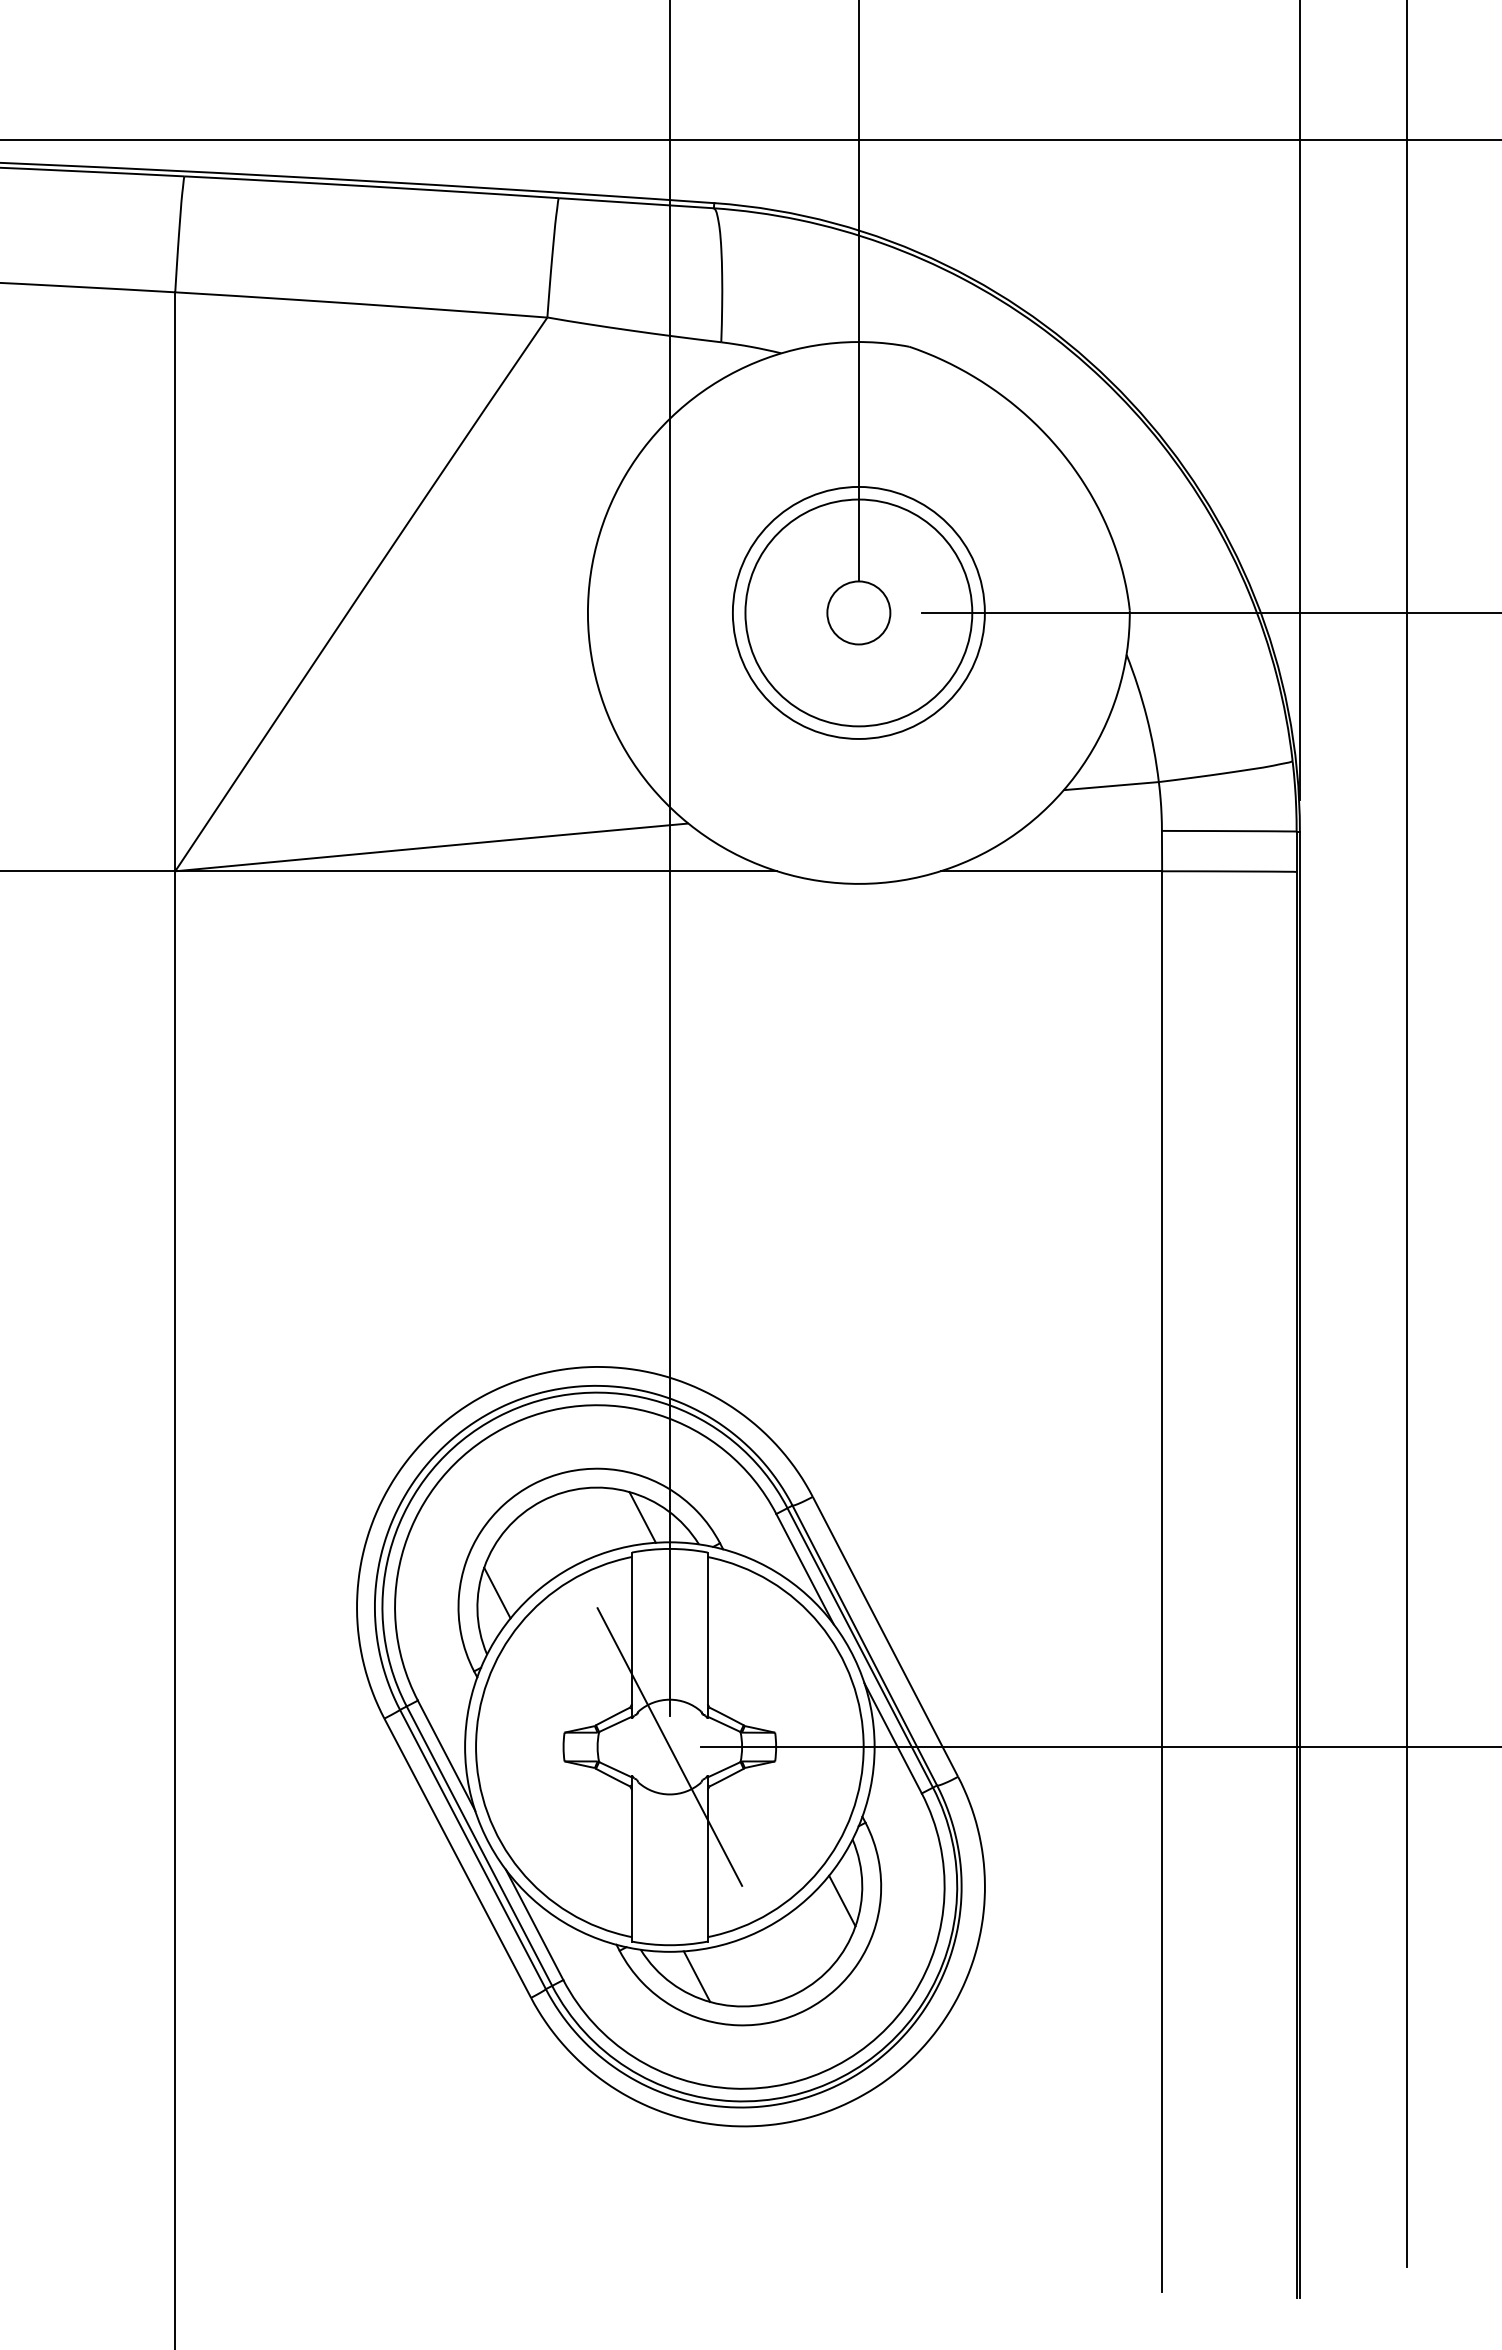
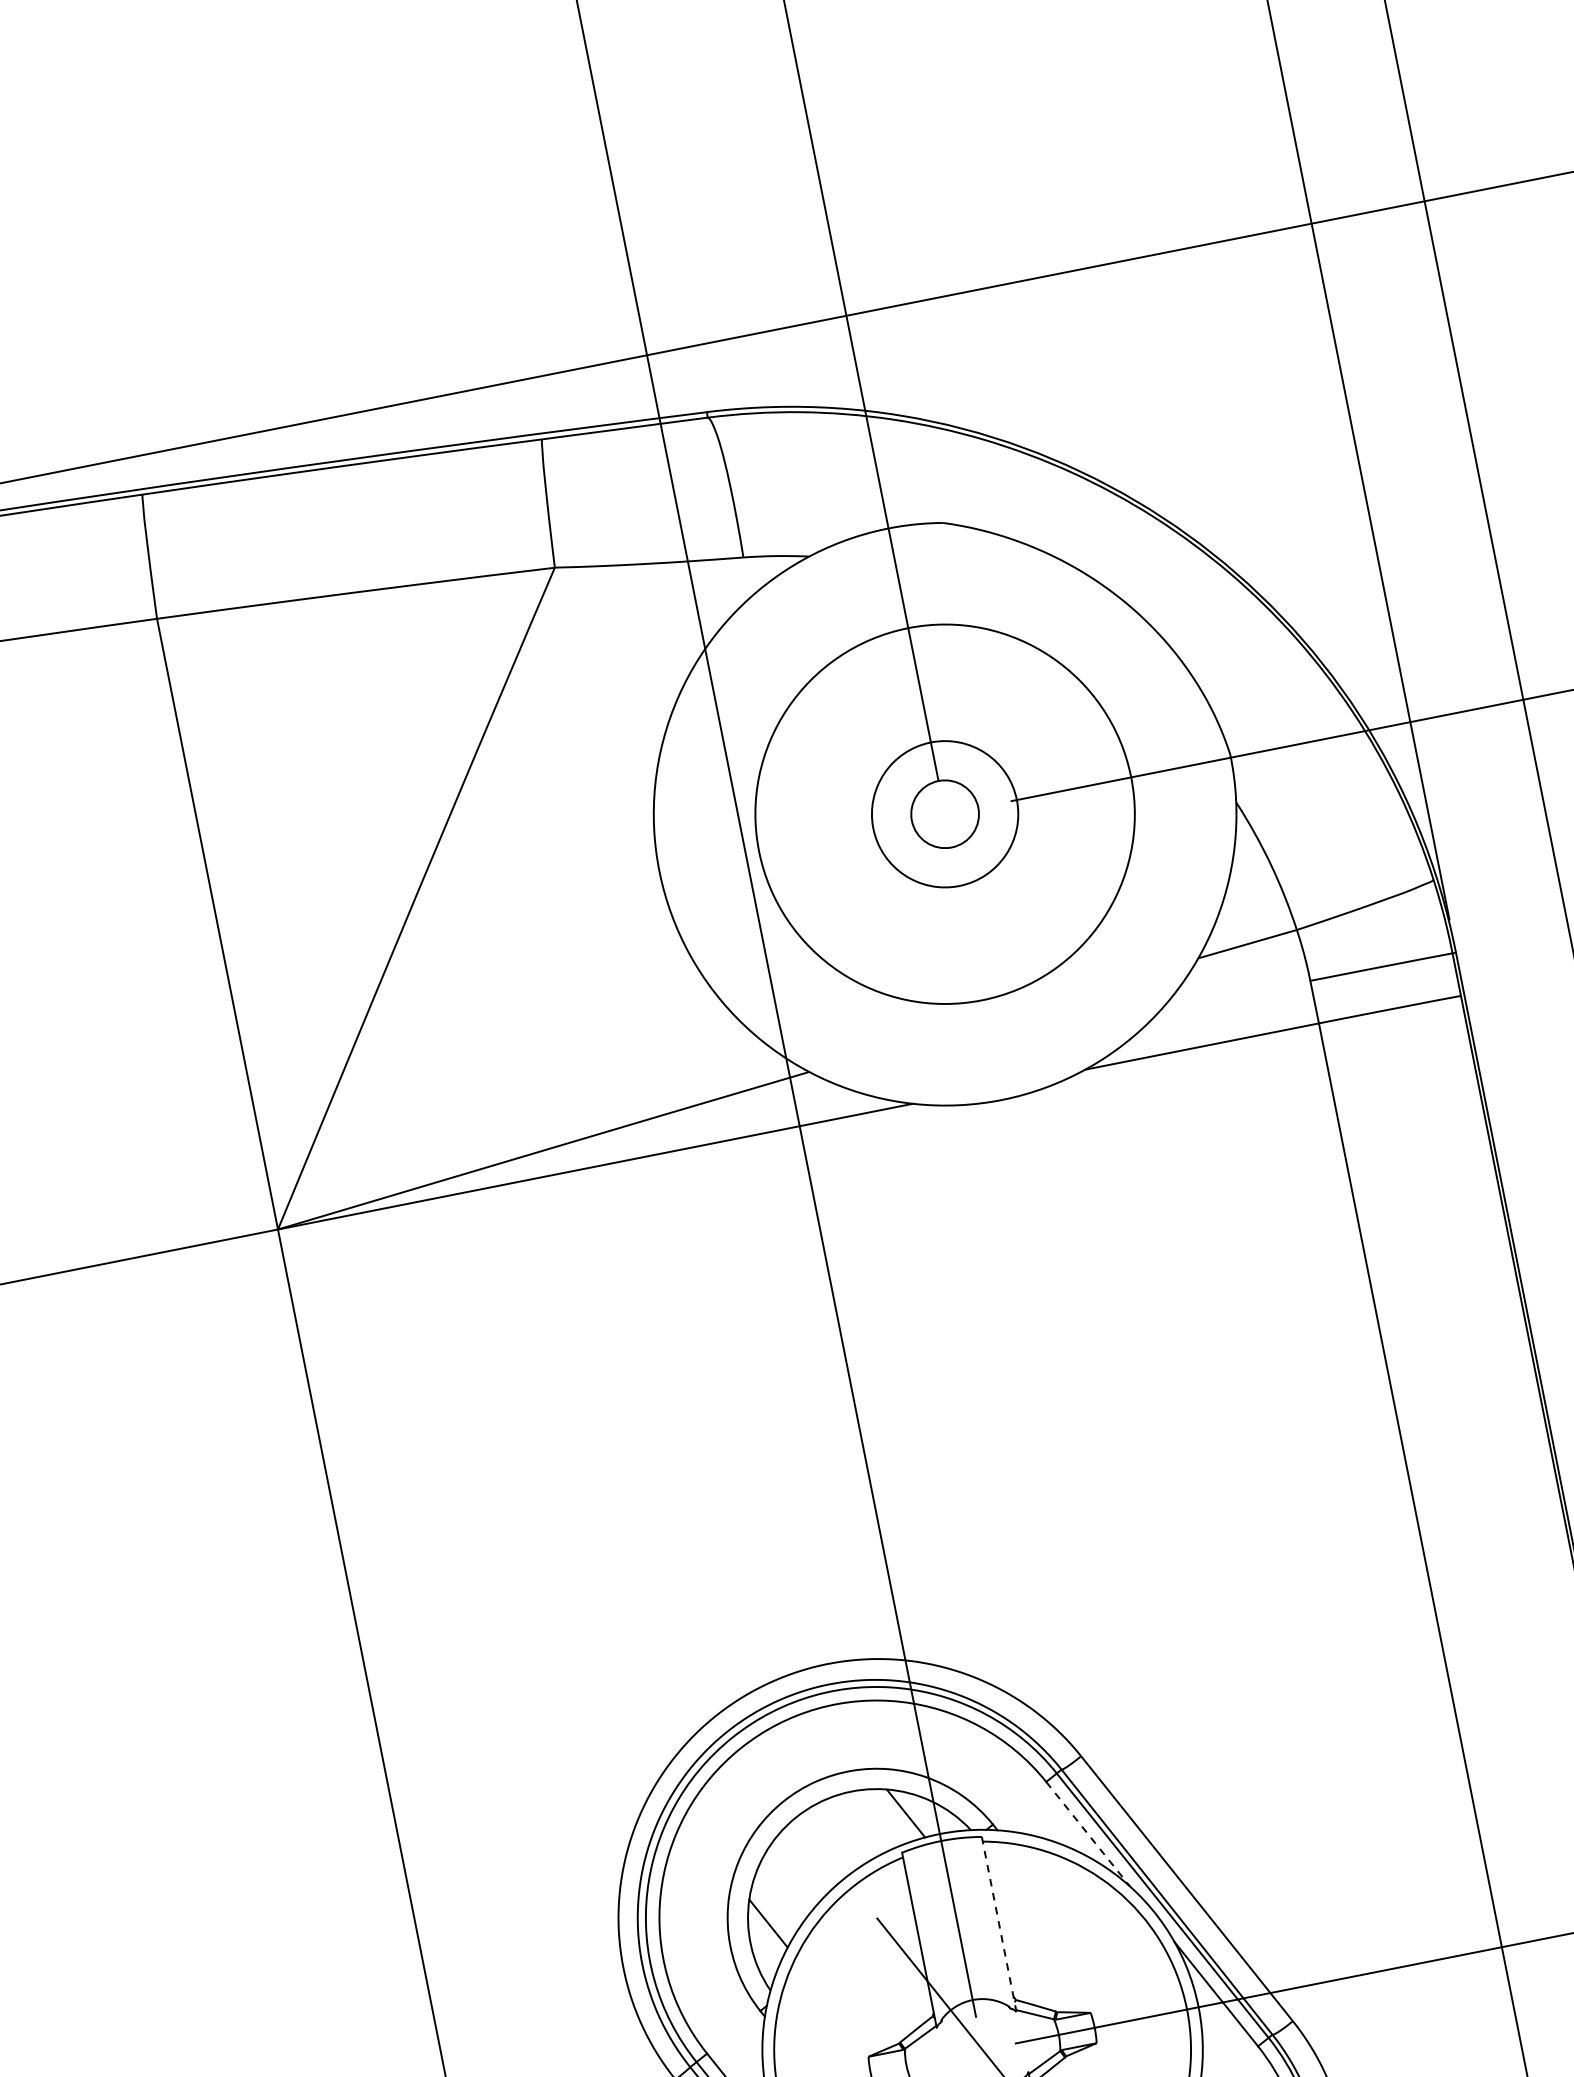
circle: (858, 612) -> (944, 813), size x0.6
circle: (858, 612) -> (944, 813), size x1.4
line: (805, 1569) -> (1088, 1834), solid -> dashed
line: (707, 1635) -> (999, 1924), solid -> dashed

